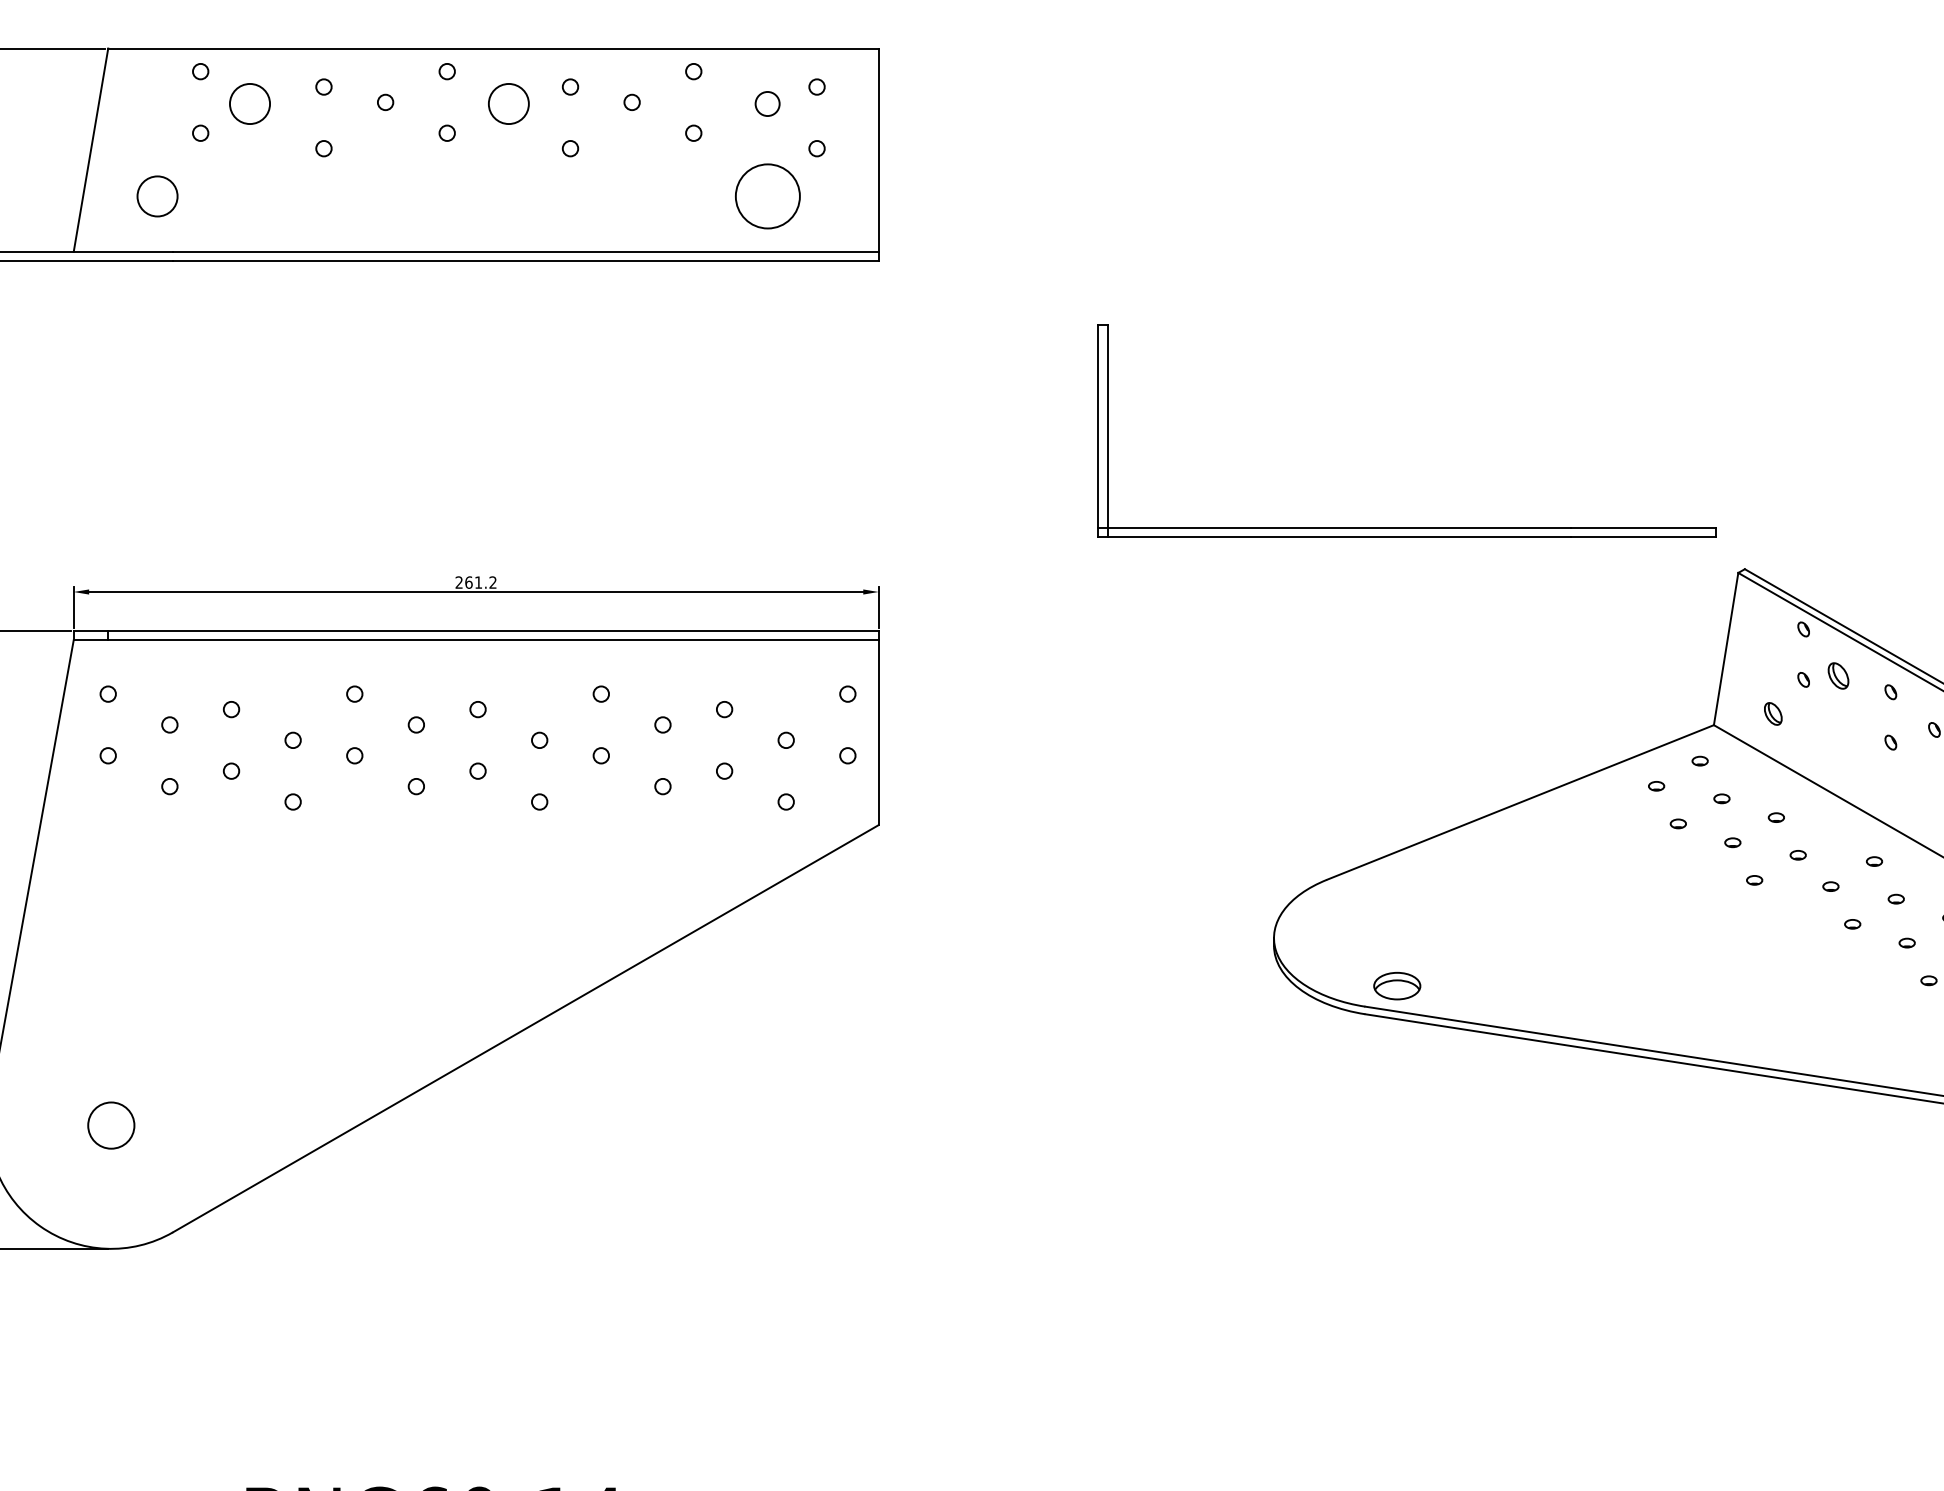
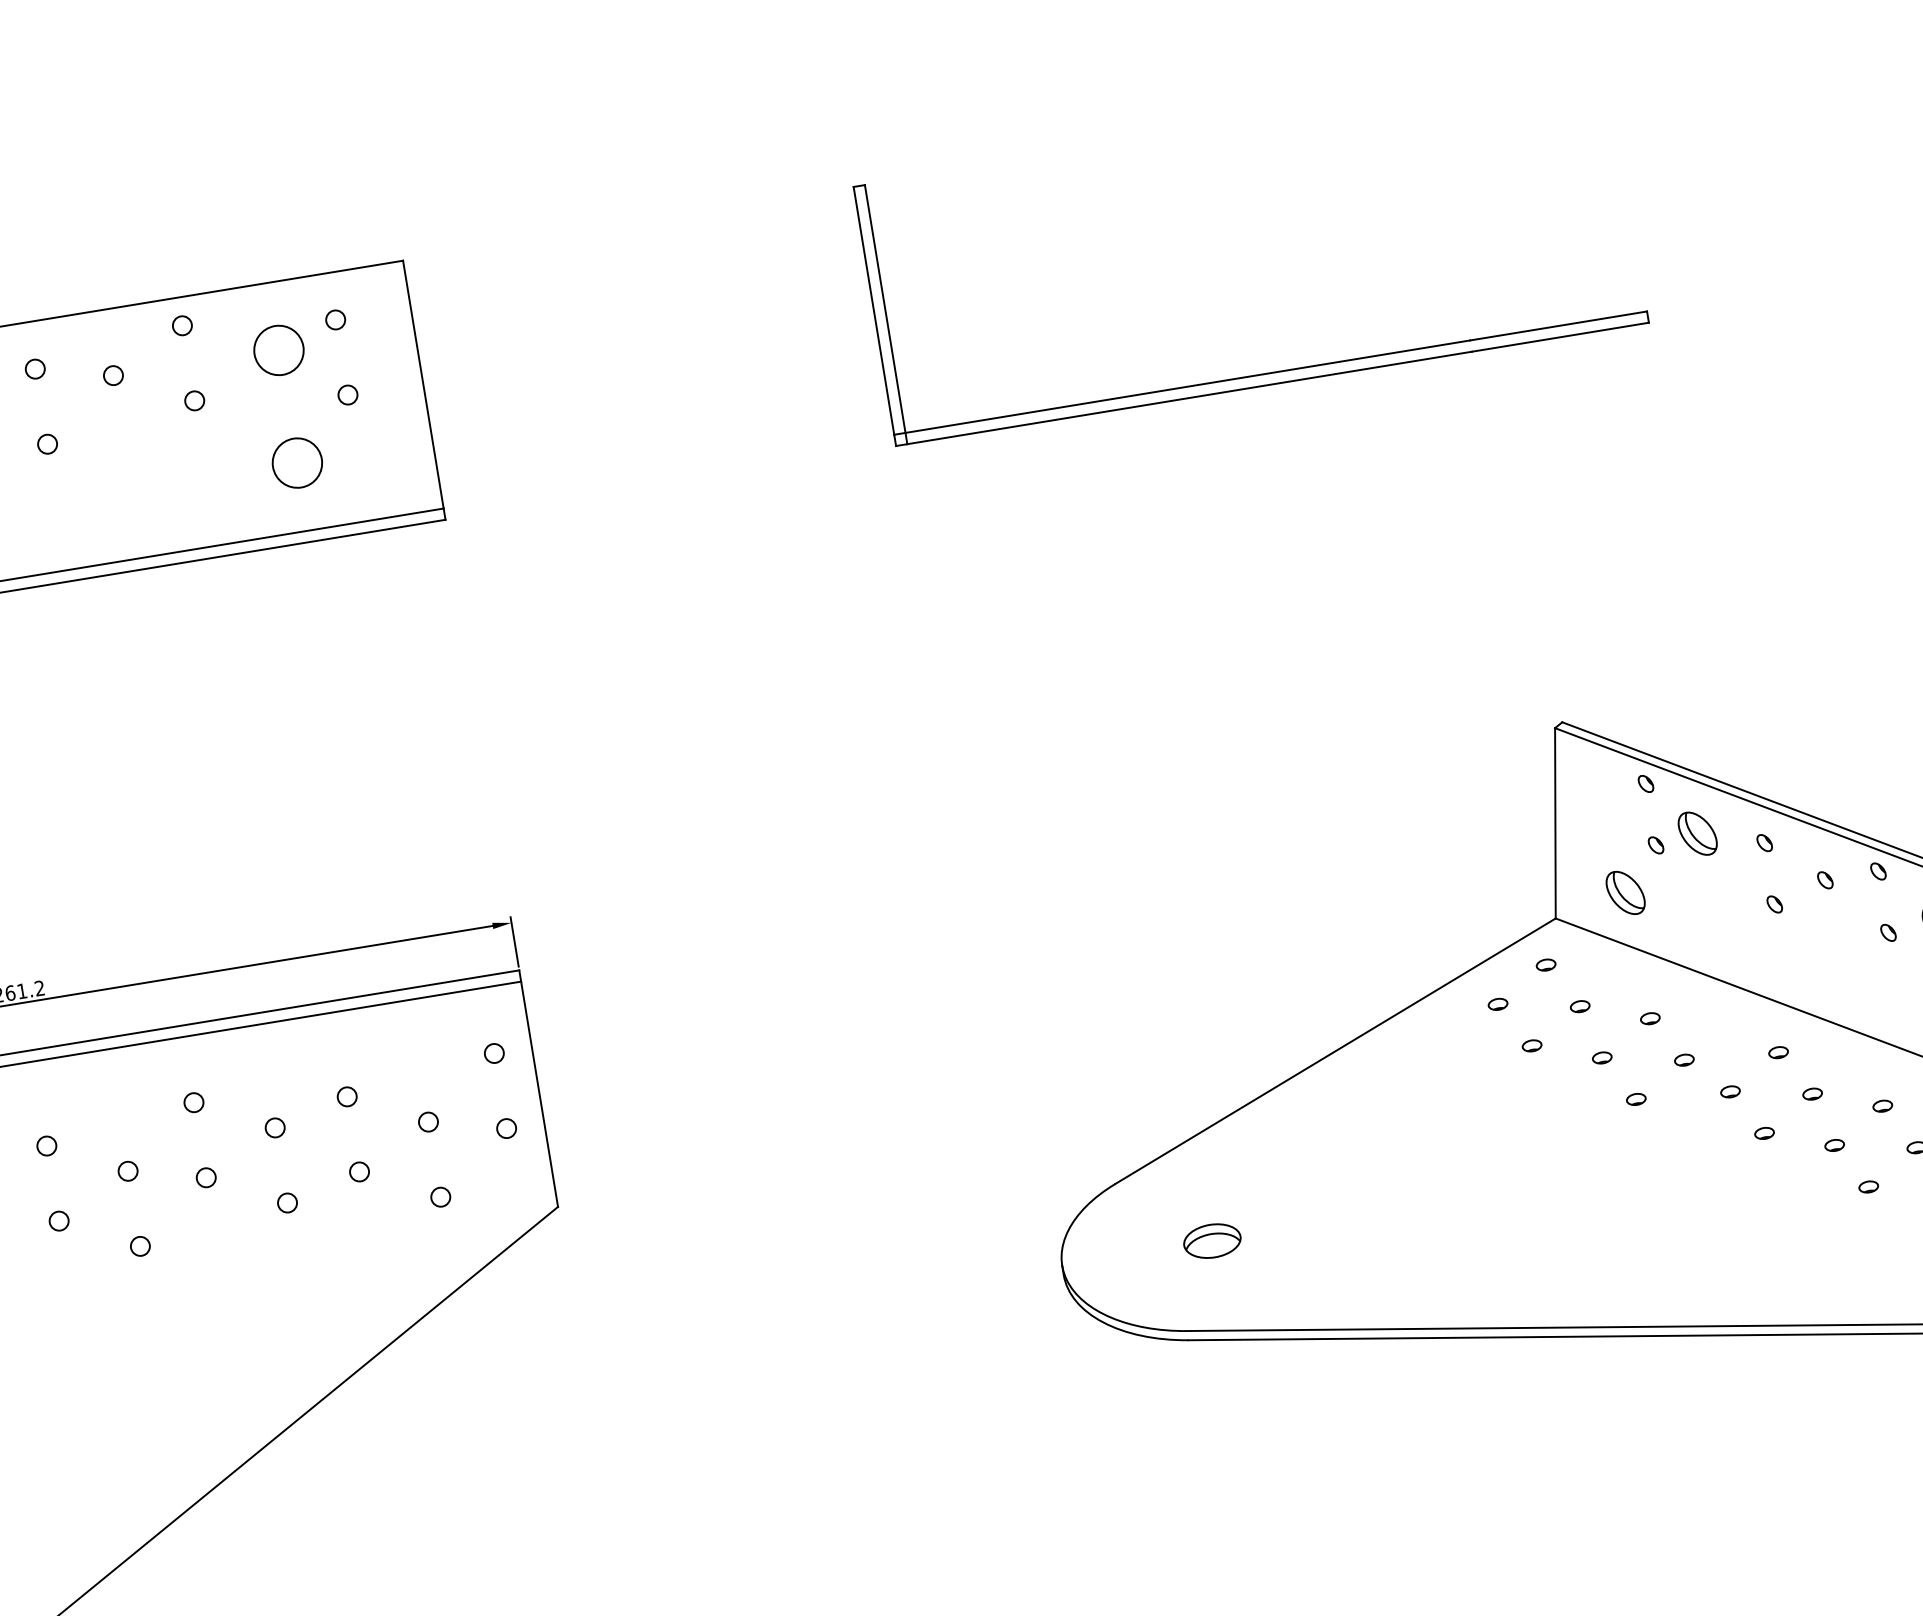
circle: (767, 103) -> (278, 349), size x1.67
circle: (767, 196) -> (297, 463), size x0.62
part: (1407, 527) -> (1270, 372), moved
part: (1838, 675) -> (1697, 833), size x1.43
part: (1773, 713) -> (1625, 892), size x1.67
part: (1397, 985) -> (1212, 1240), moved

